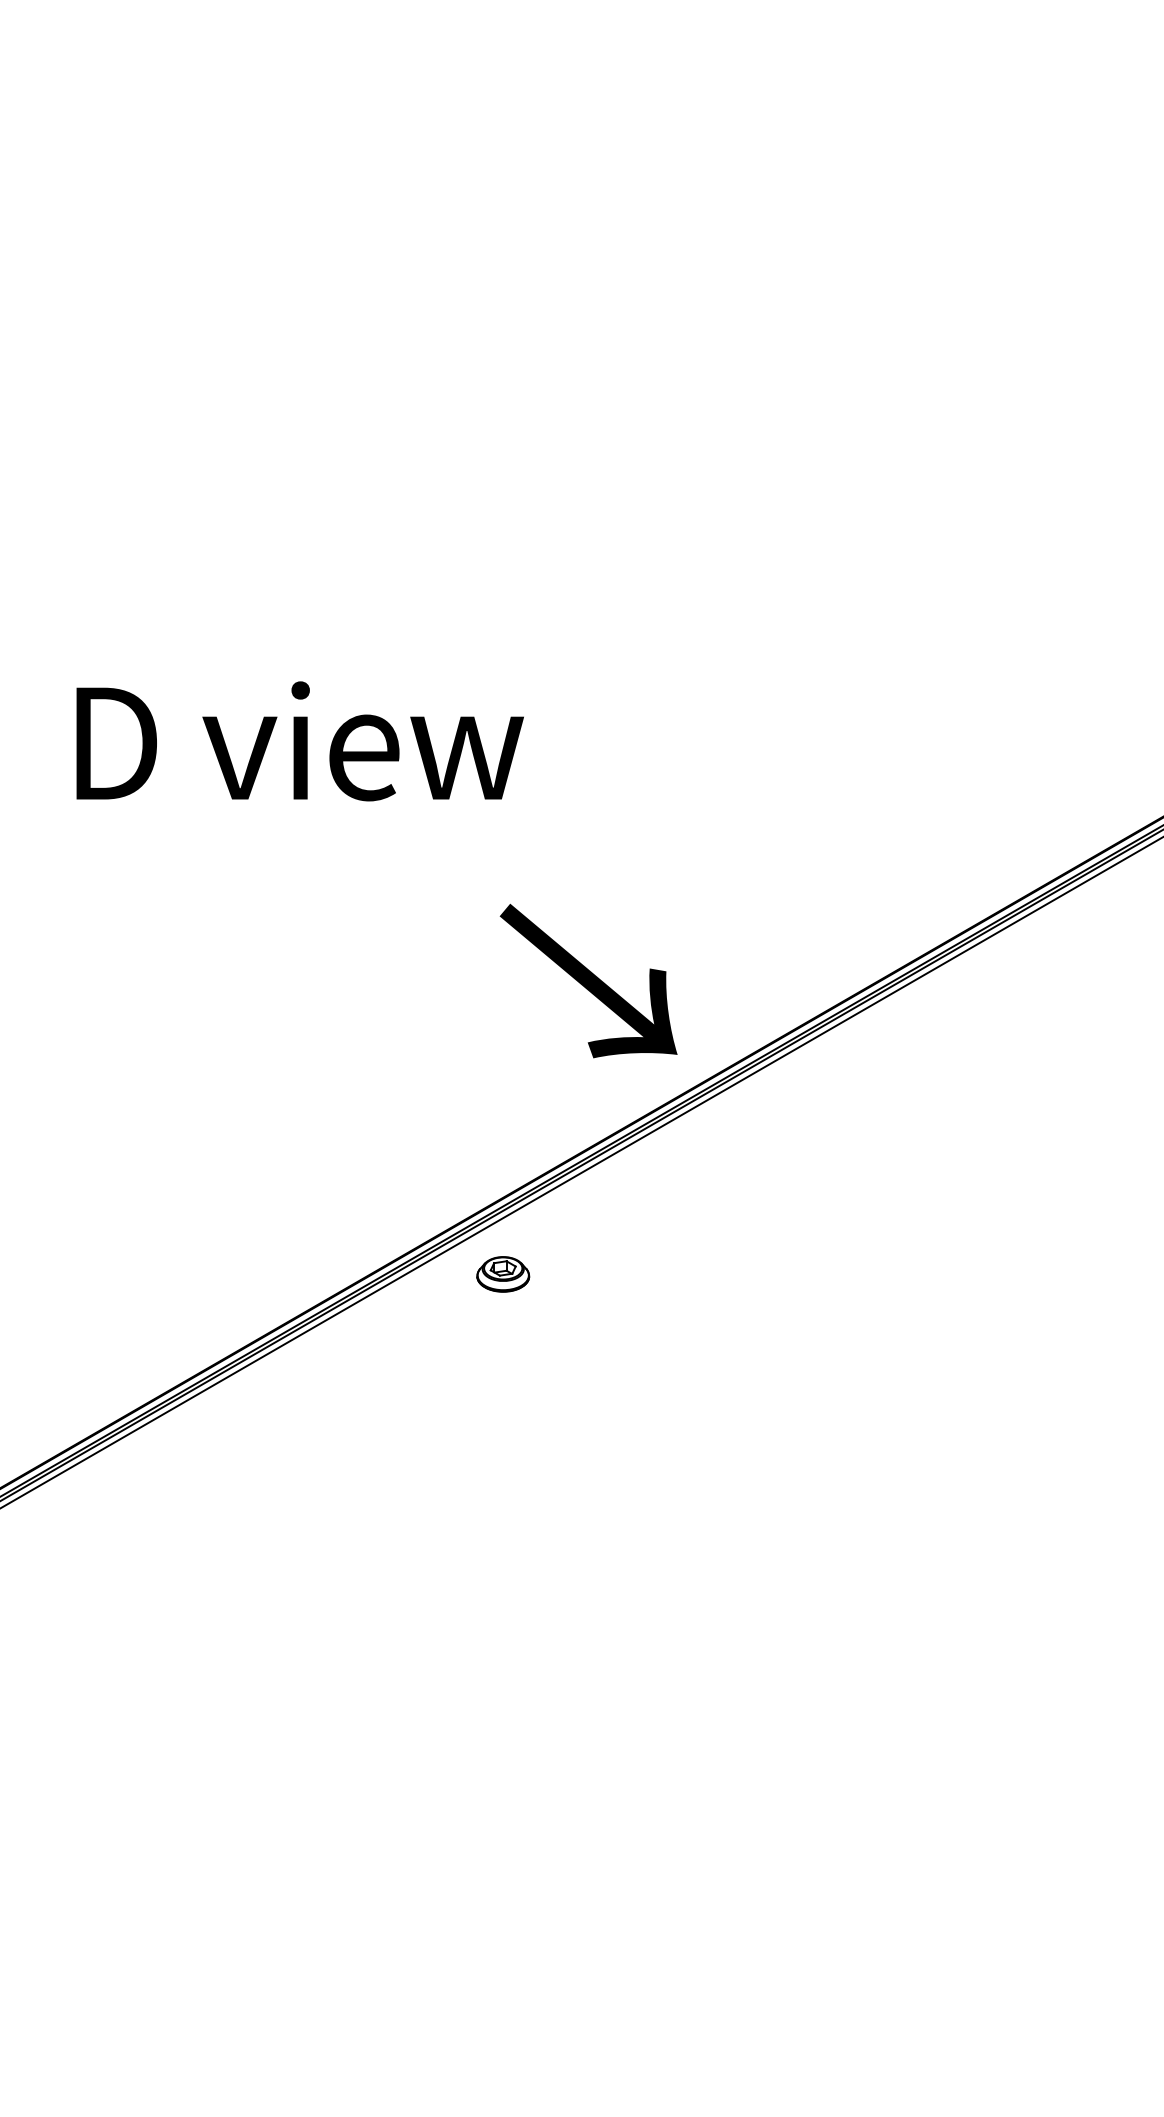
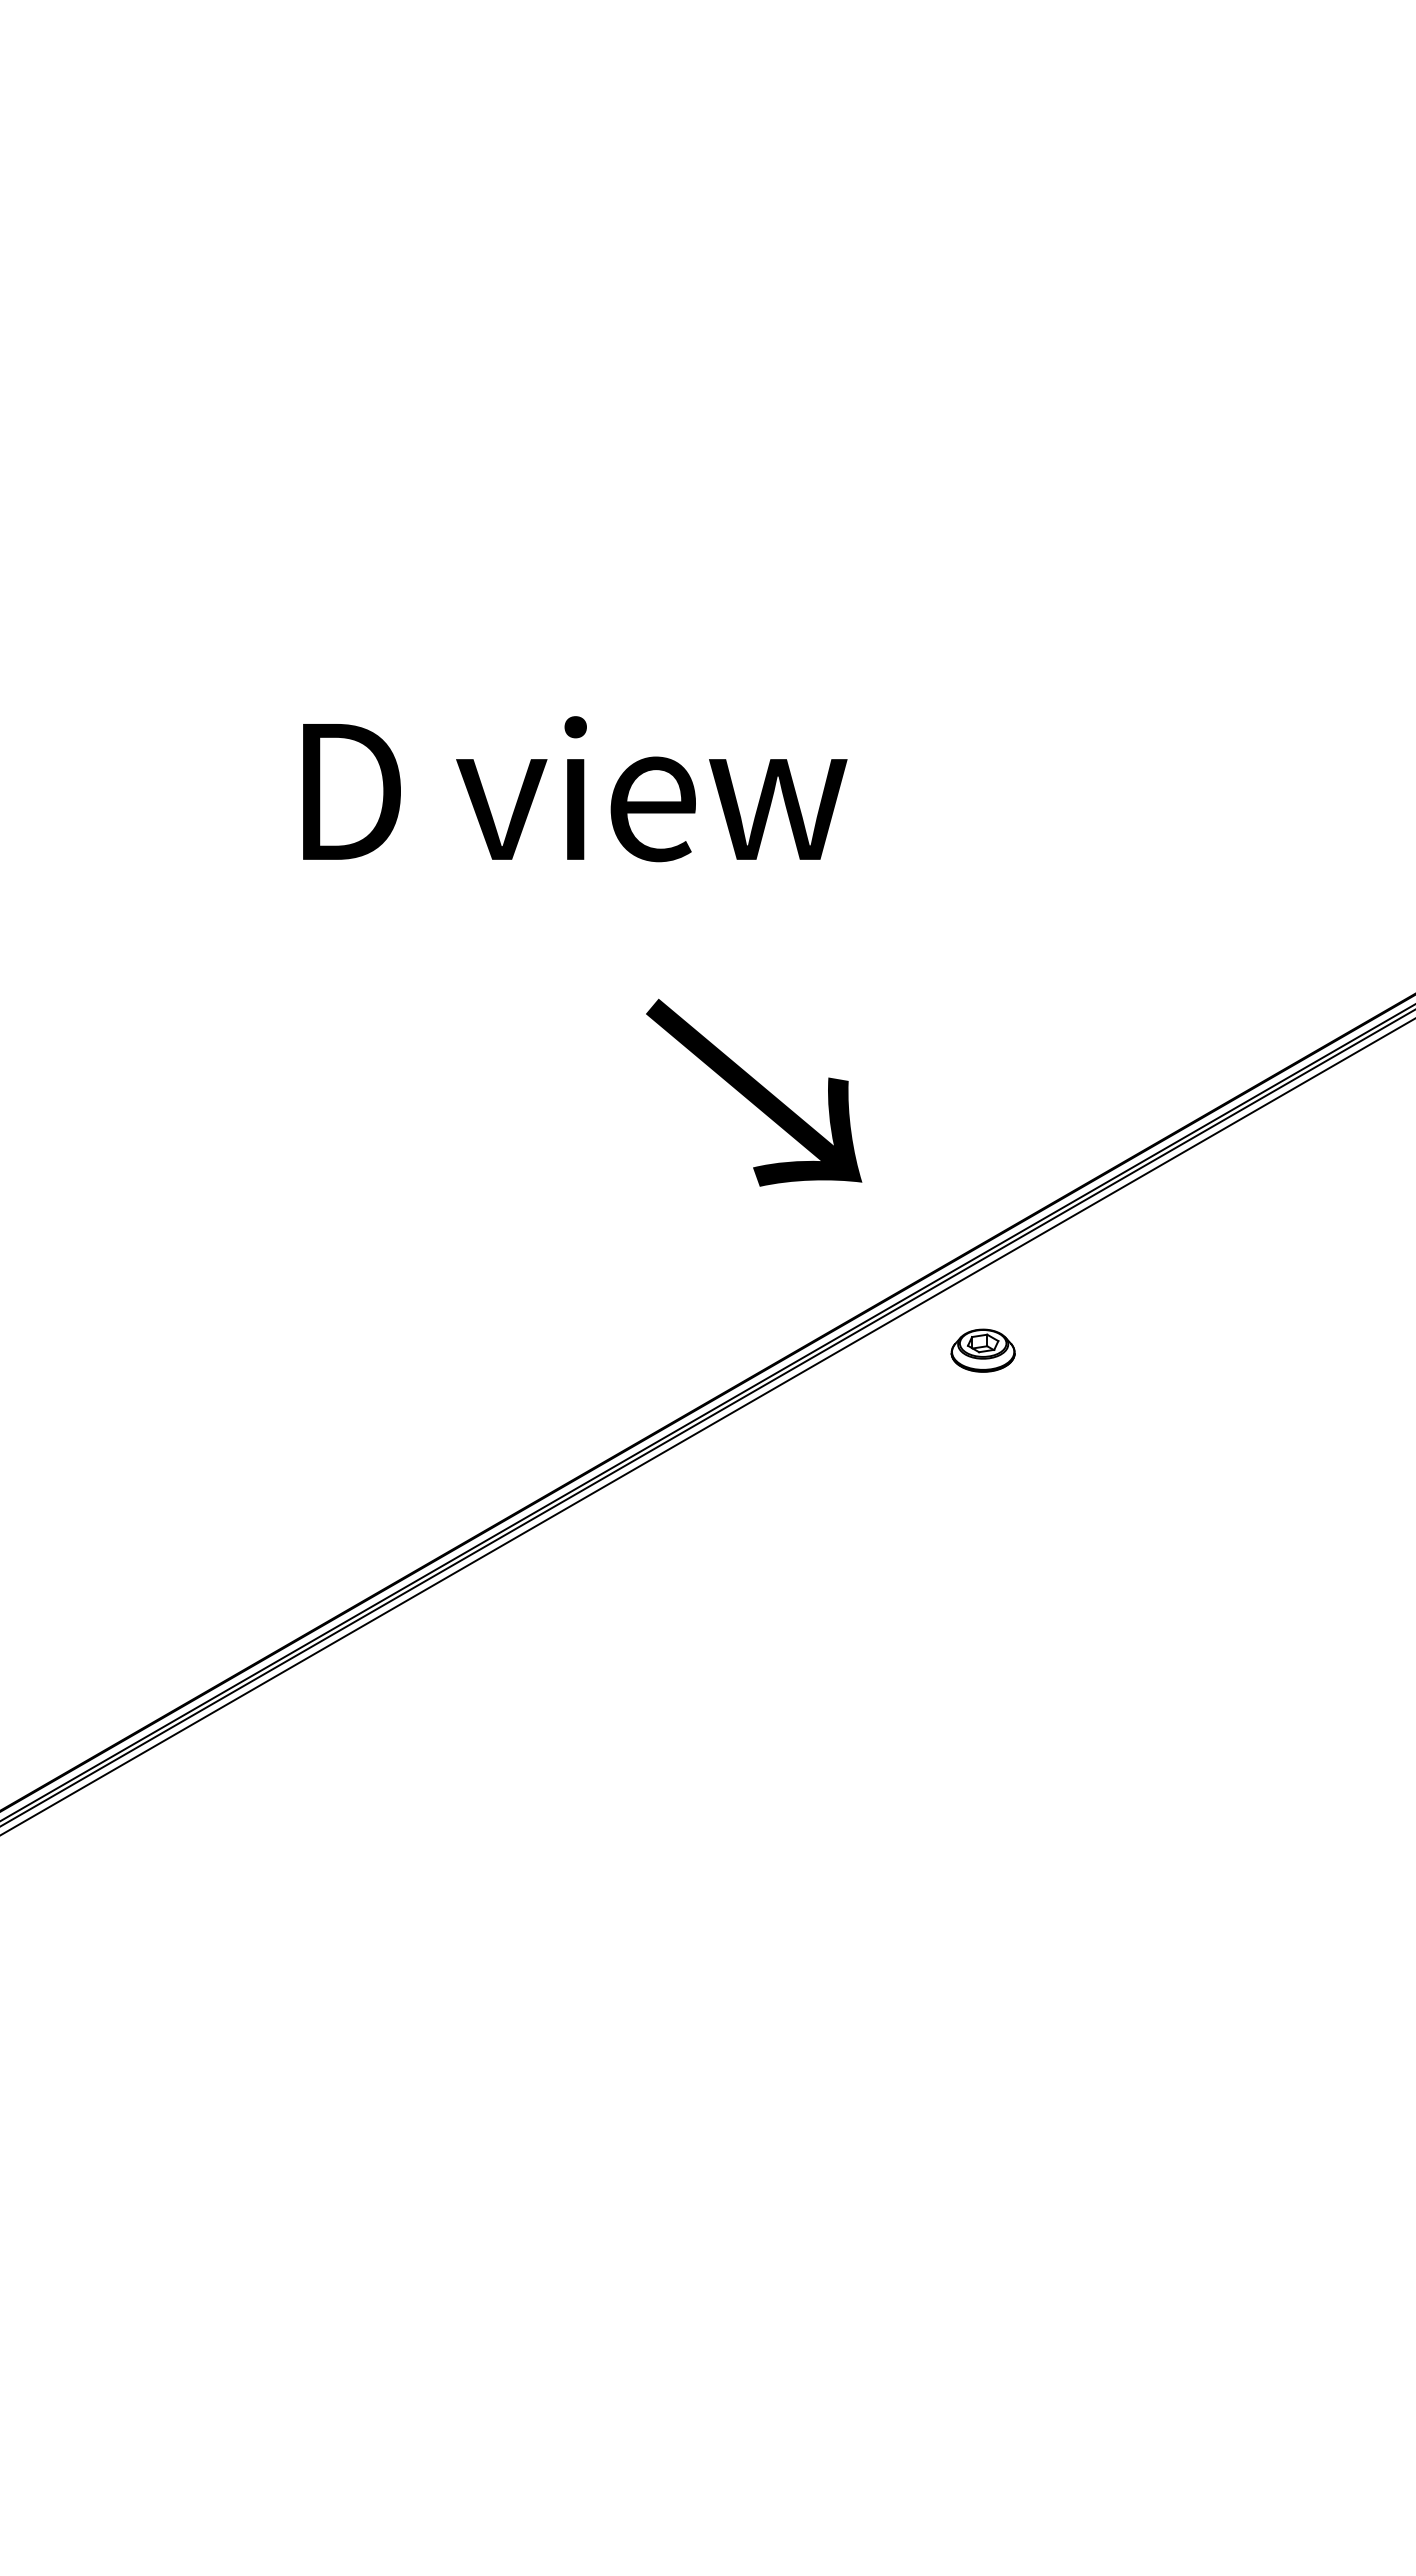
text: (300, 741) -> (575, 789), moved
text: (588, 980) -> (754, 1092), moved
part: (502, 1274) -> (982, 1350), moved

